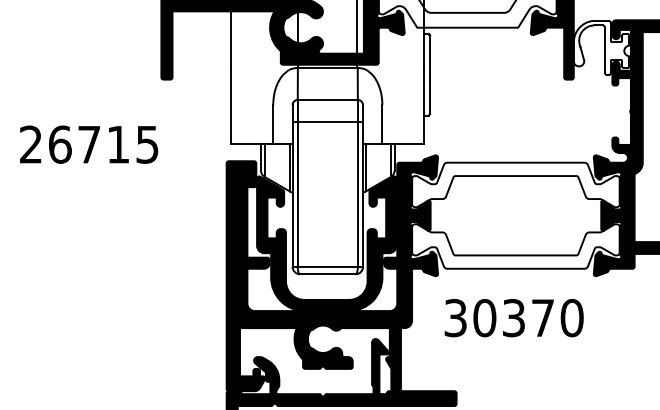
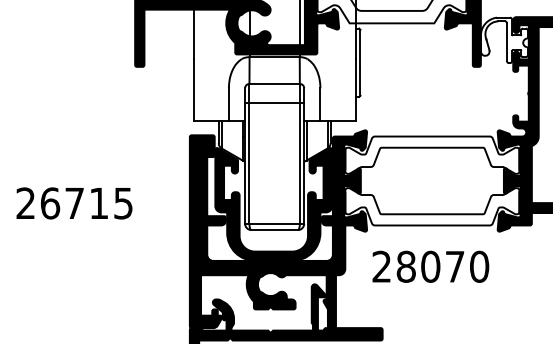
text: (89, 144) -> (74, 203), moved
text: (485, 317) -> (406, 266), 30370 -> 28070

